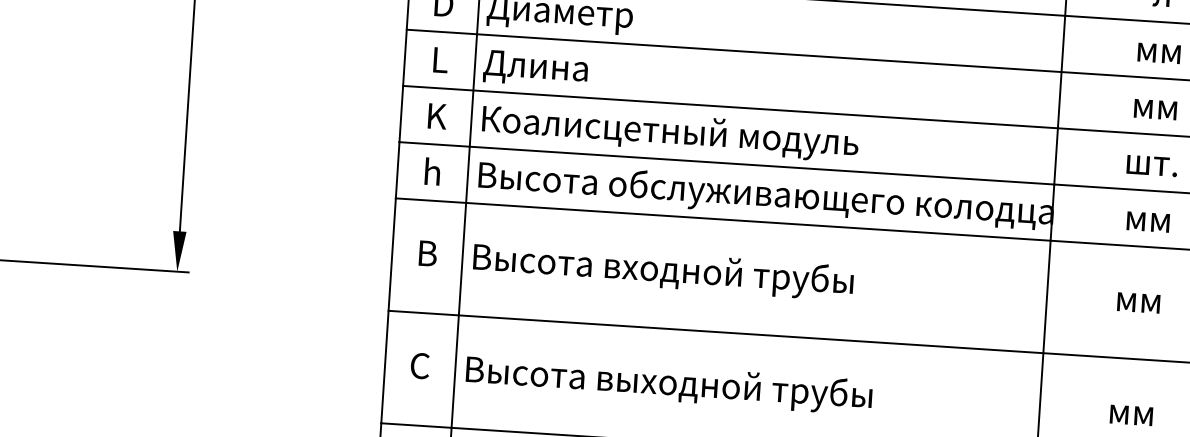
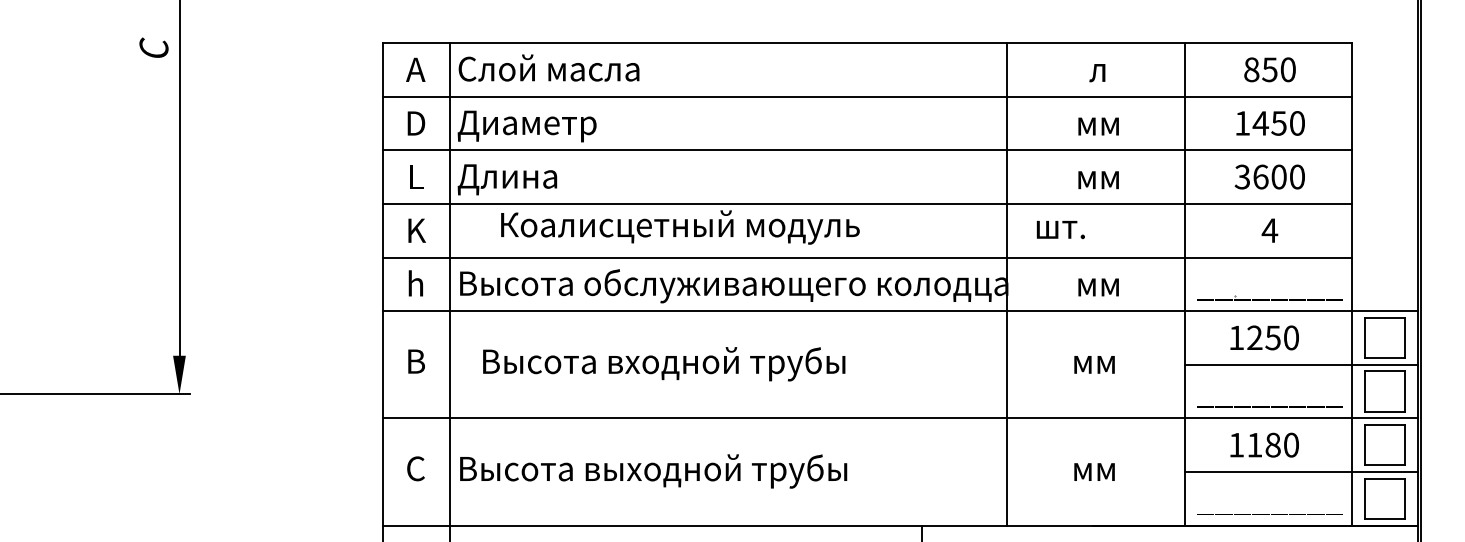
text: (670, 133) -> (680, 227), moved
text: (1151, 166) -> (1060, 230), moved
text: (663, 271) -> (664, 364), moved

